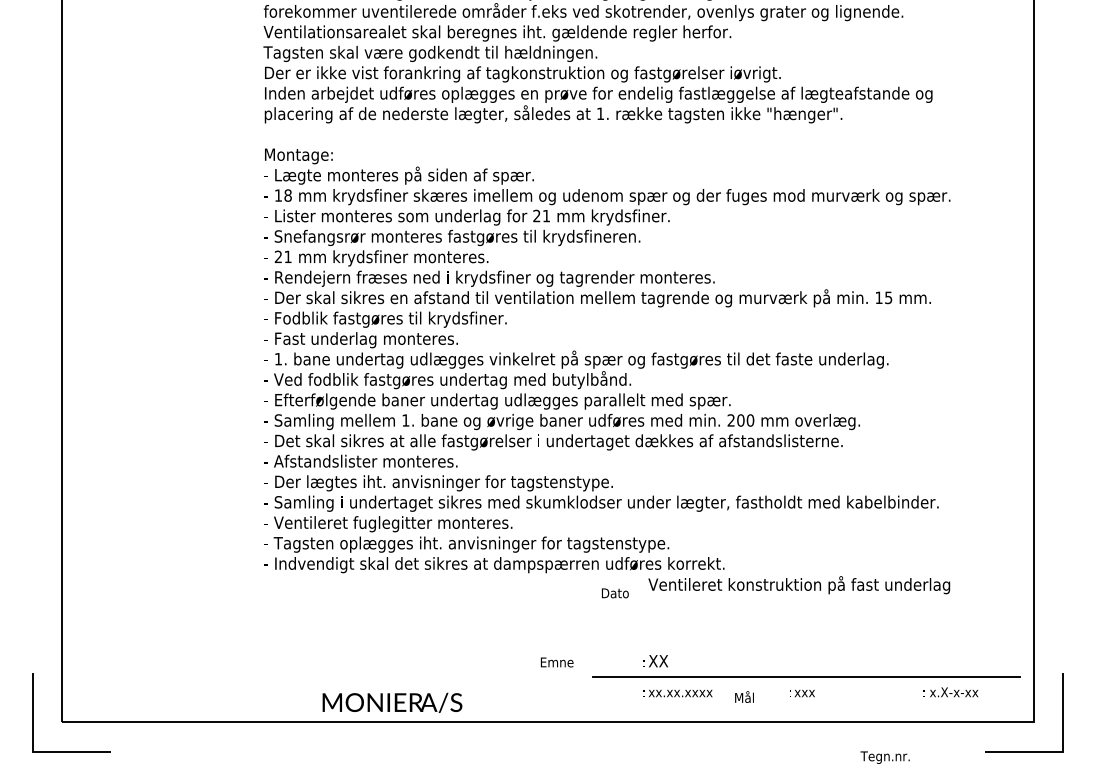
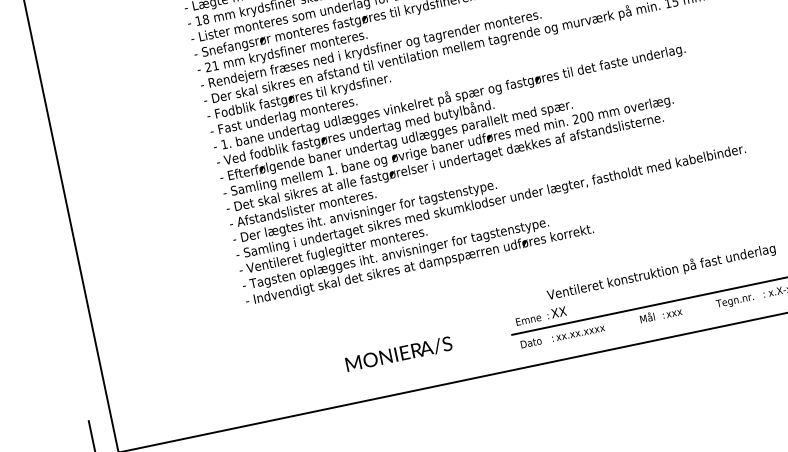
text: (799, 585) -> (661, 272), moved
text: (614, 593) -> (530, 342), moved
text: (556, 662) -> (528, 319), moved
text: (744, 696) -> (647, 317), moved
text: (392, 702) -> (398, 353), moved
text: (884, 757) -> (734, 301), moved

